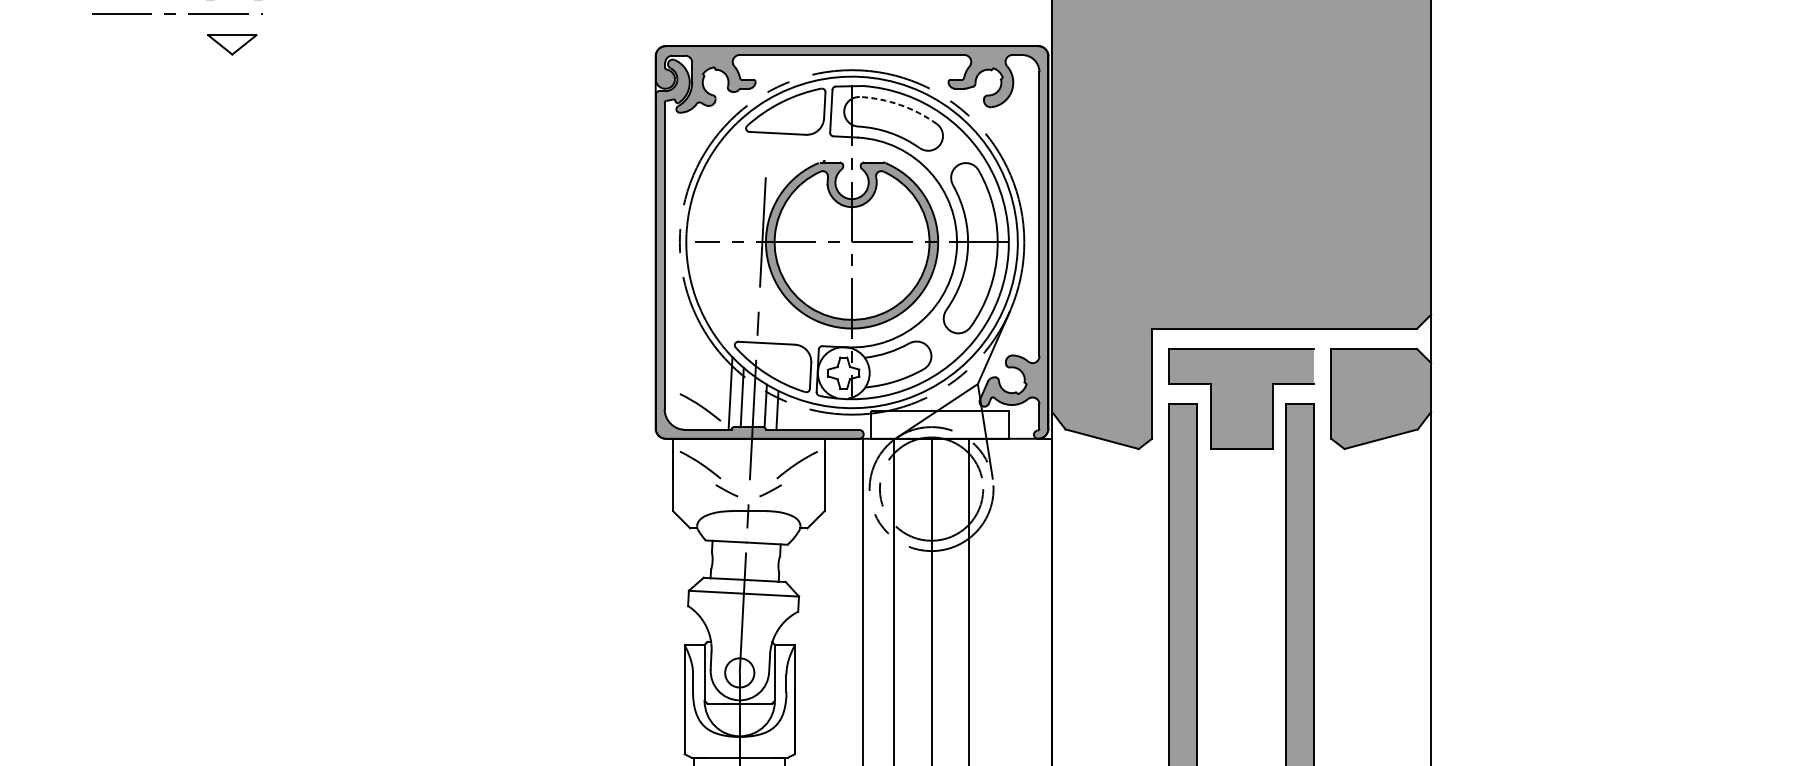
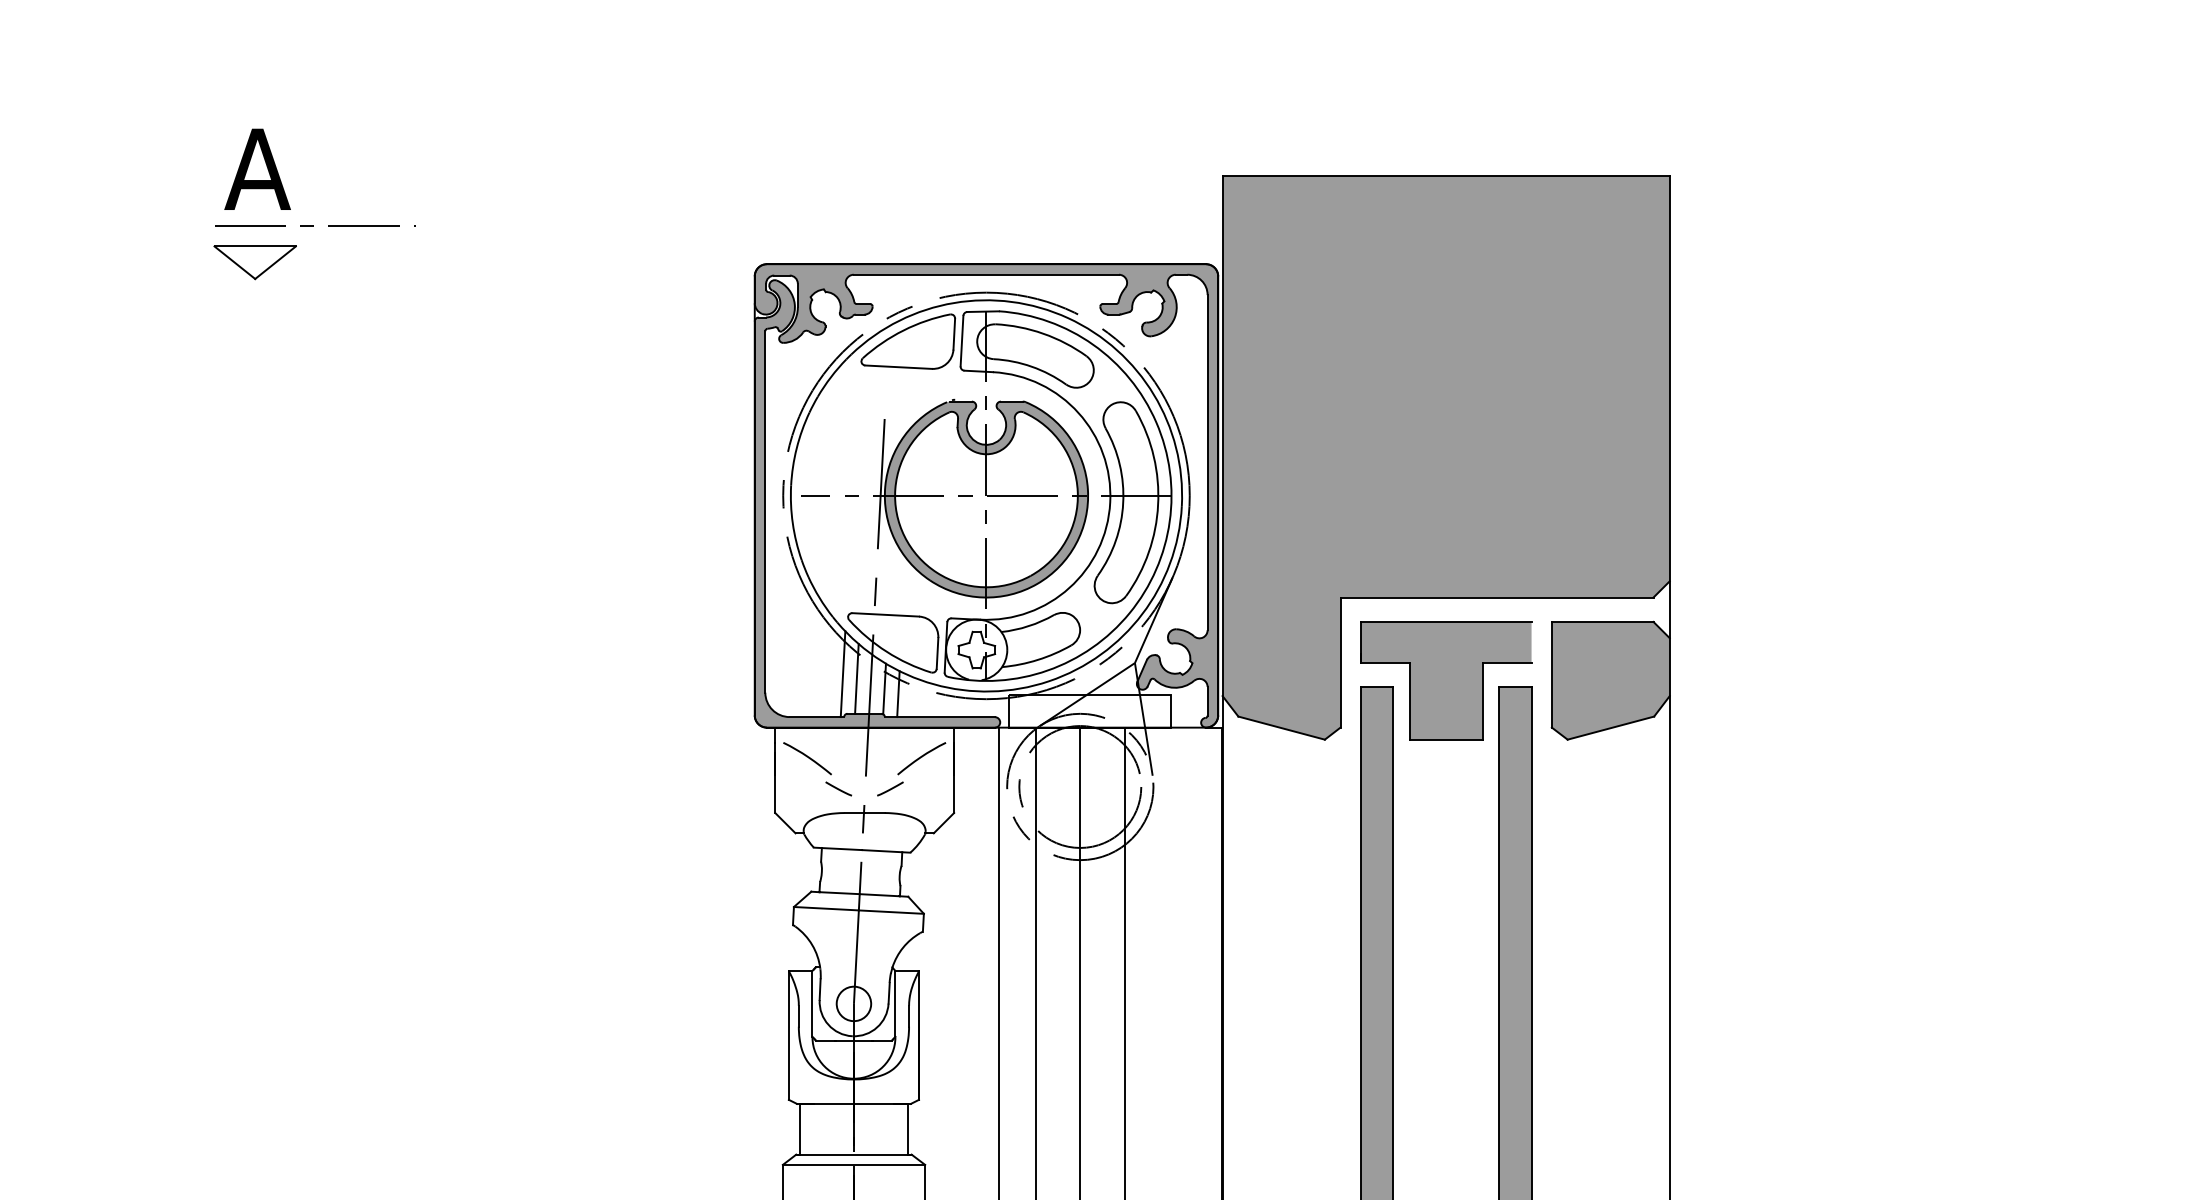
line: (175, 13) -> (313, 225), moved
part: (231, 44) -> (254, 262), size x1.43
arc: (900, 104) -> (1043, 333), dashed -> solid
curve: (700, 406) -> (807, 689), removed

